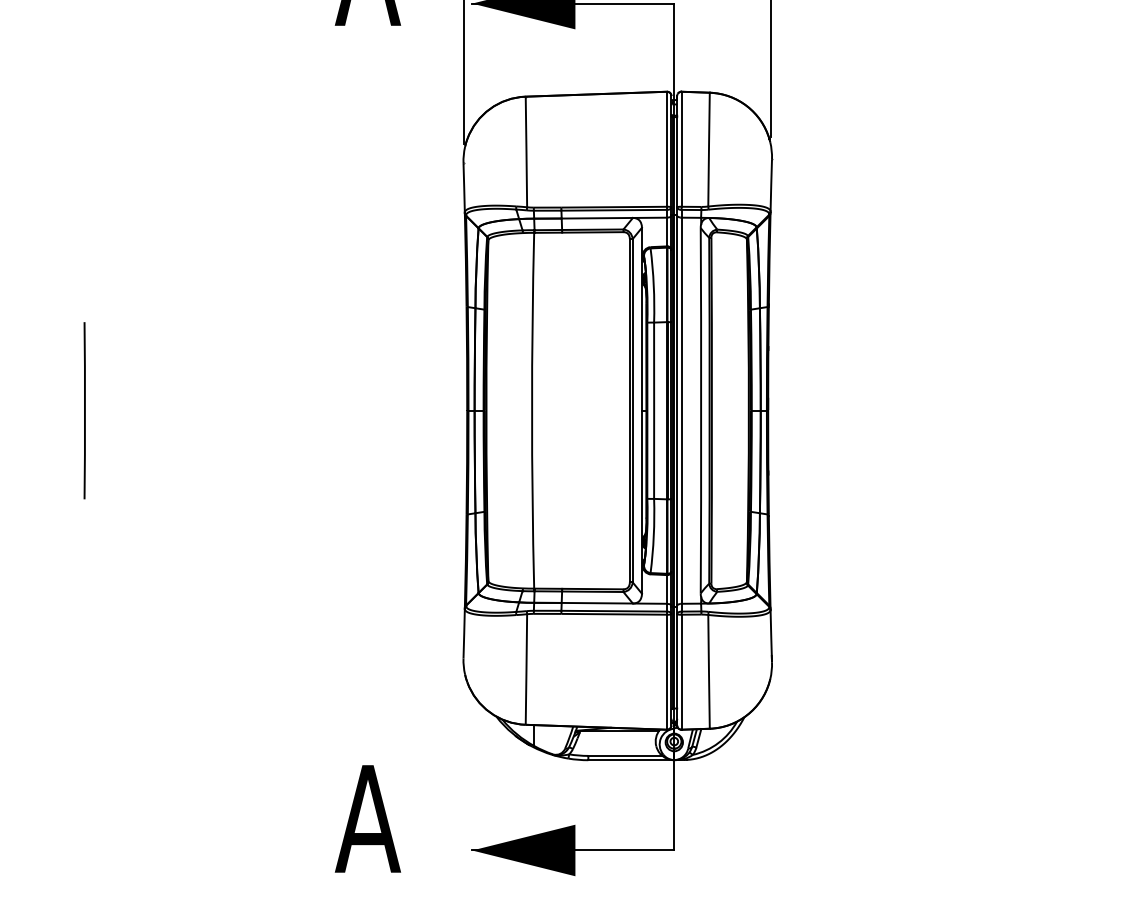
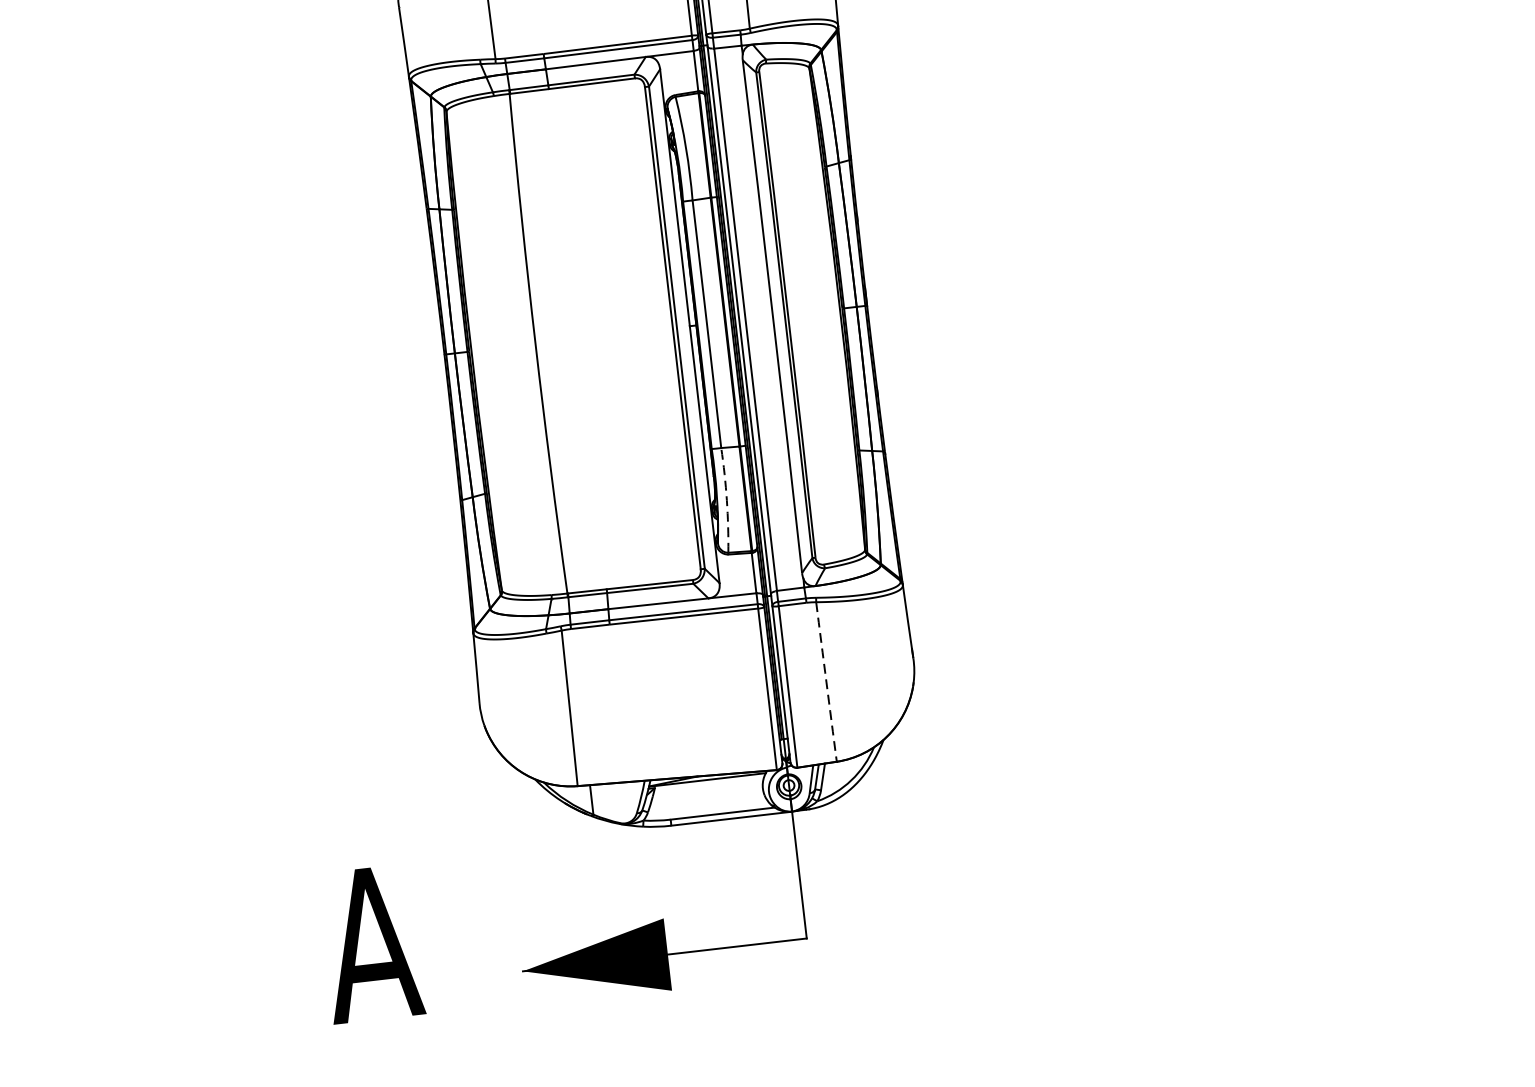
arc: (653, 536) -> (726, 500), solid -> dashed
arc: (708, 671) -> (825, 681), solid -> dashed

